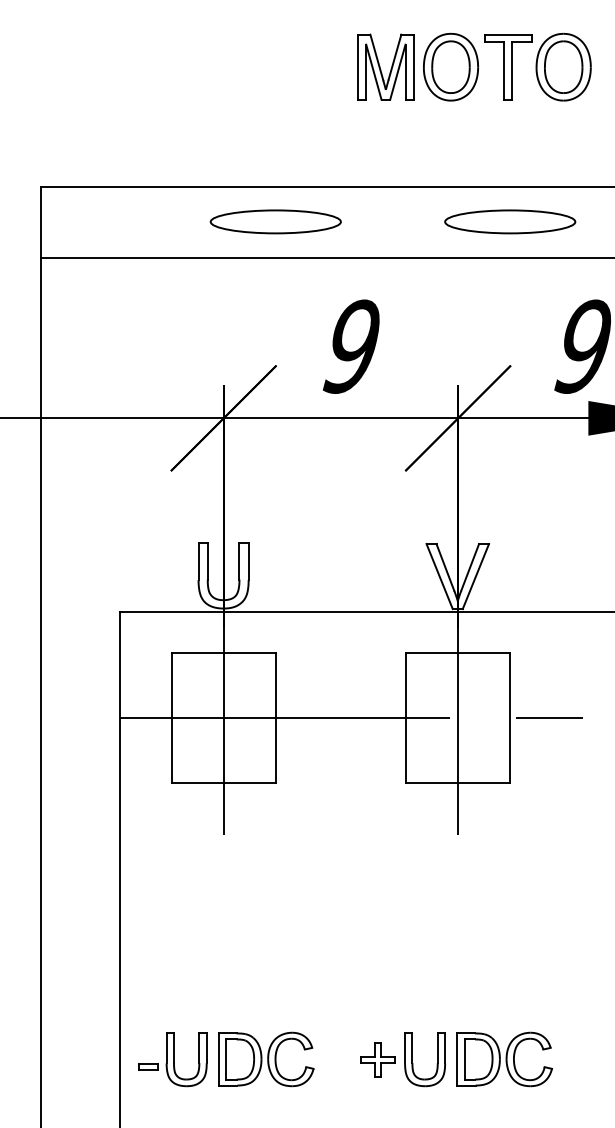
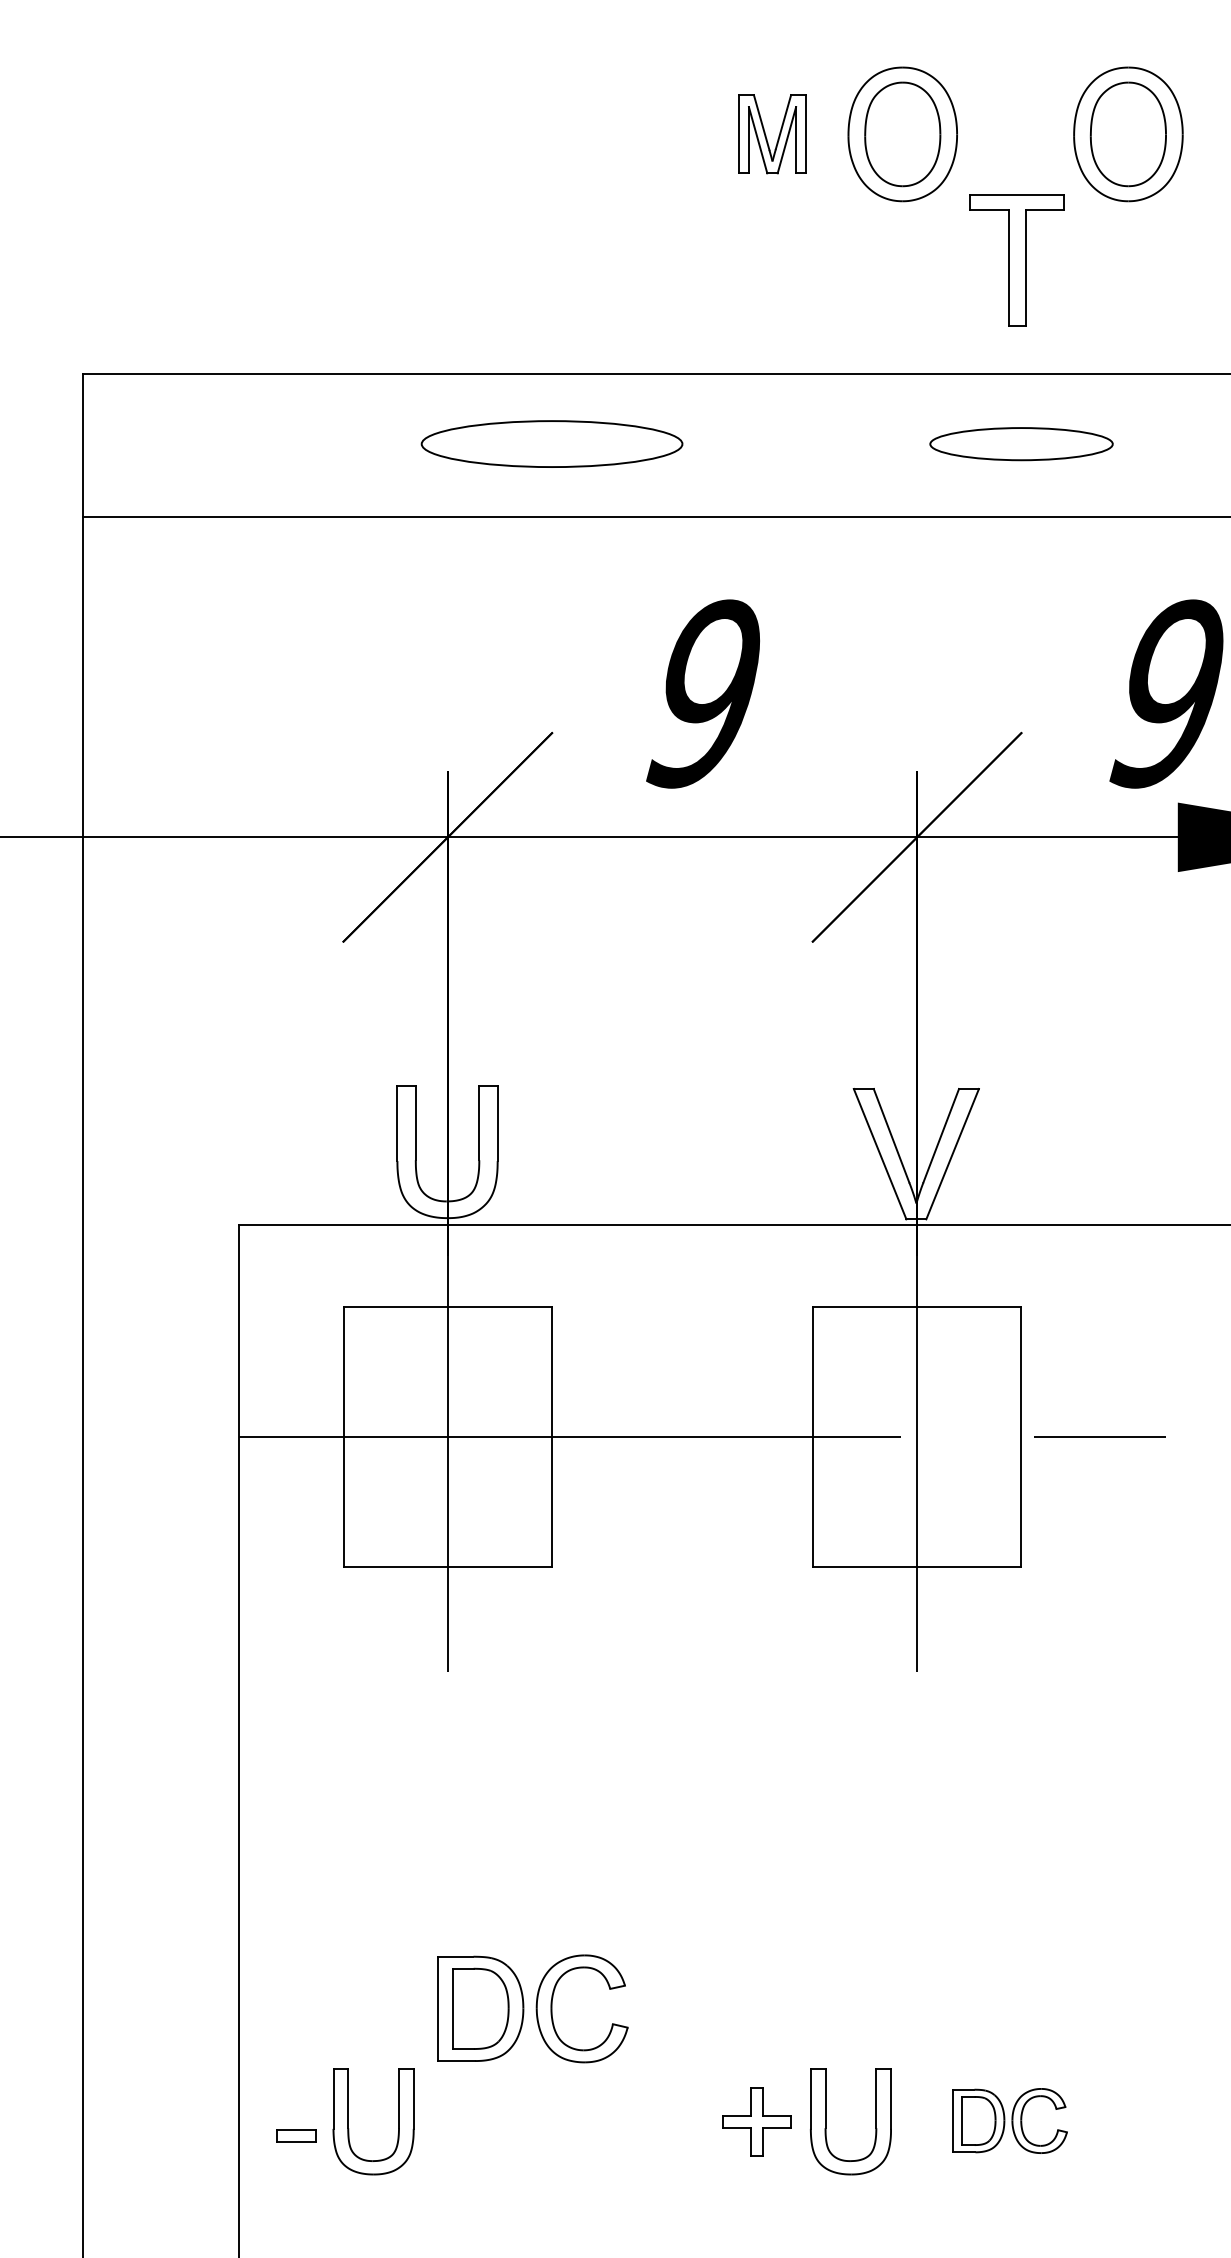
part: (385, 66) -> (771, 132), size x0.6
part: (508, 67) -> (1017, 261), moved
part: (510, 221) -> (1021, 443), size x0.7
part: (266, 1059) -> (533, 2008), moved
part: (504, 1059) -> (1009, 2121), size x0.6

